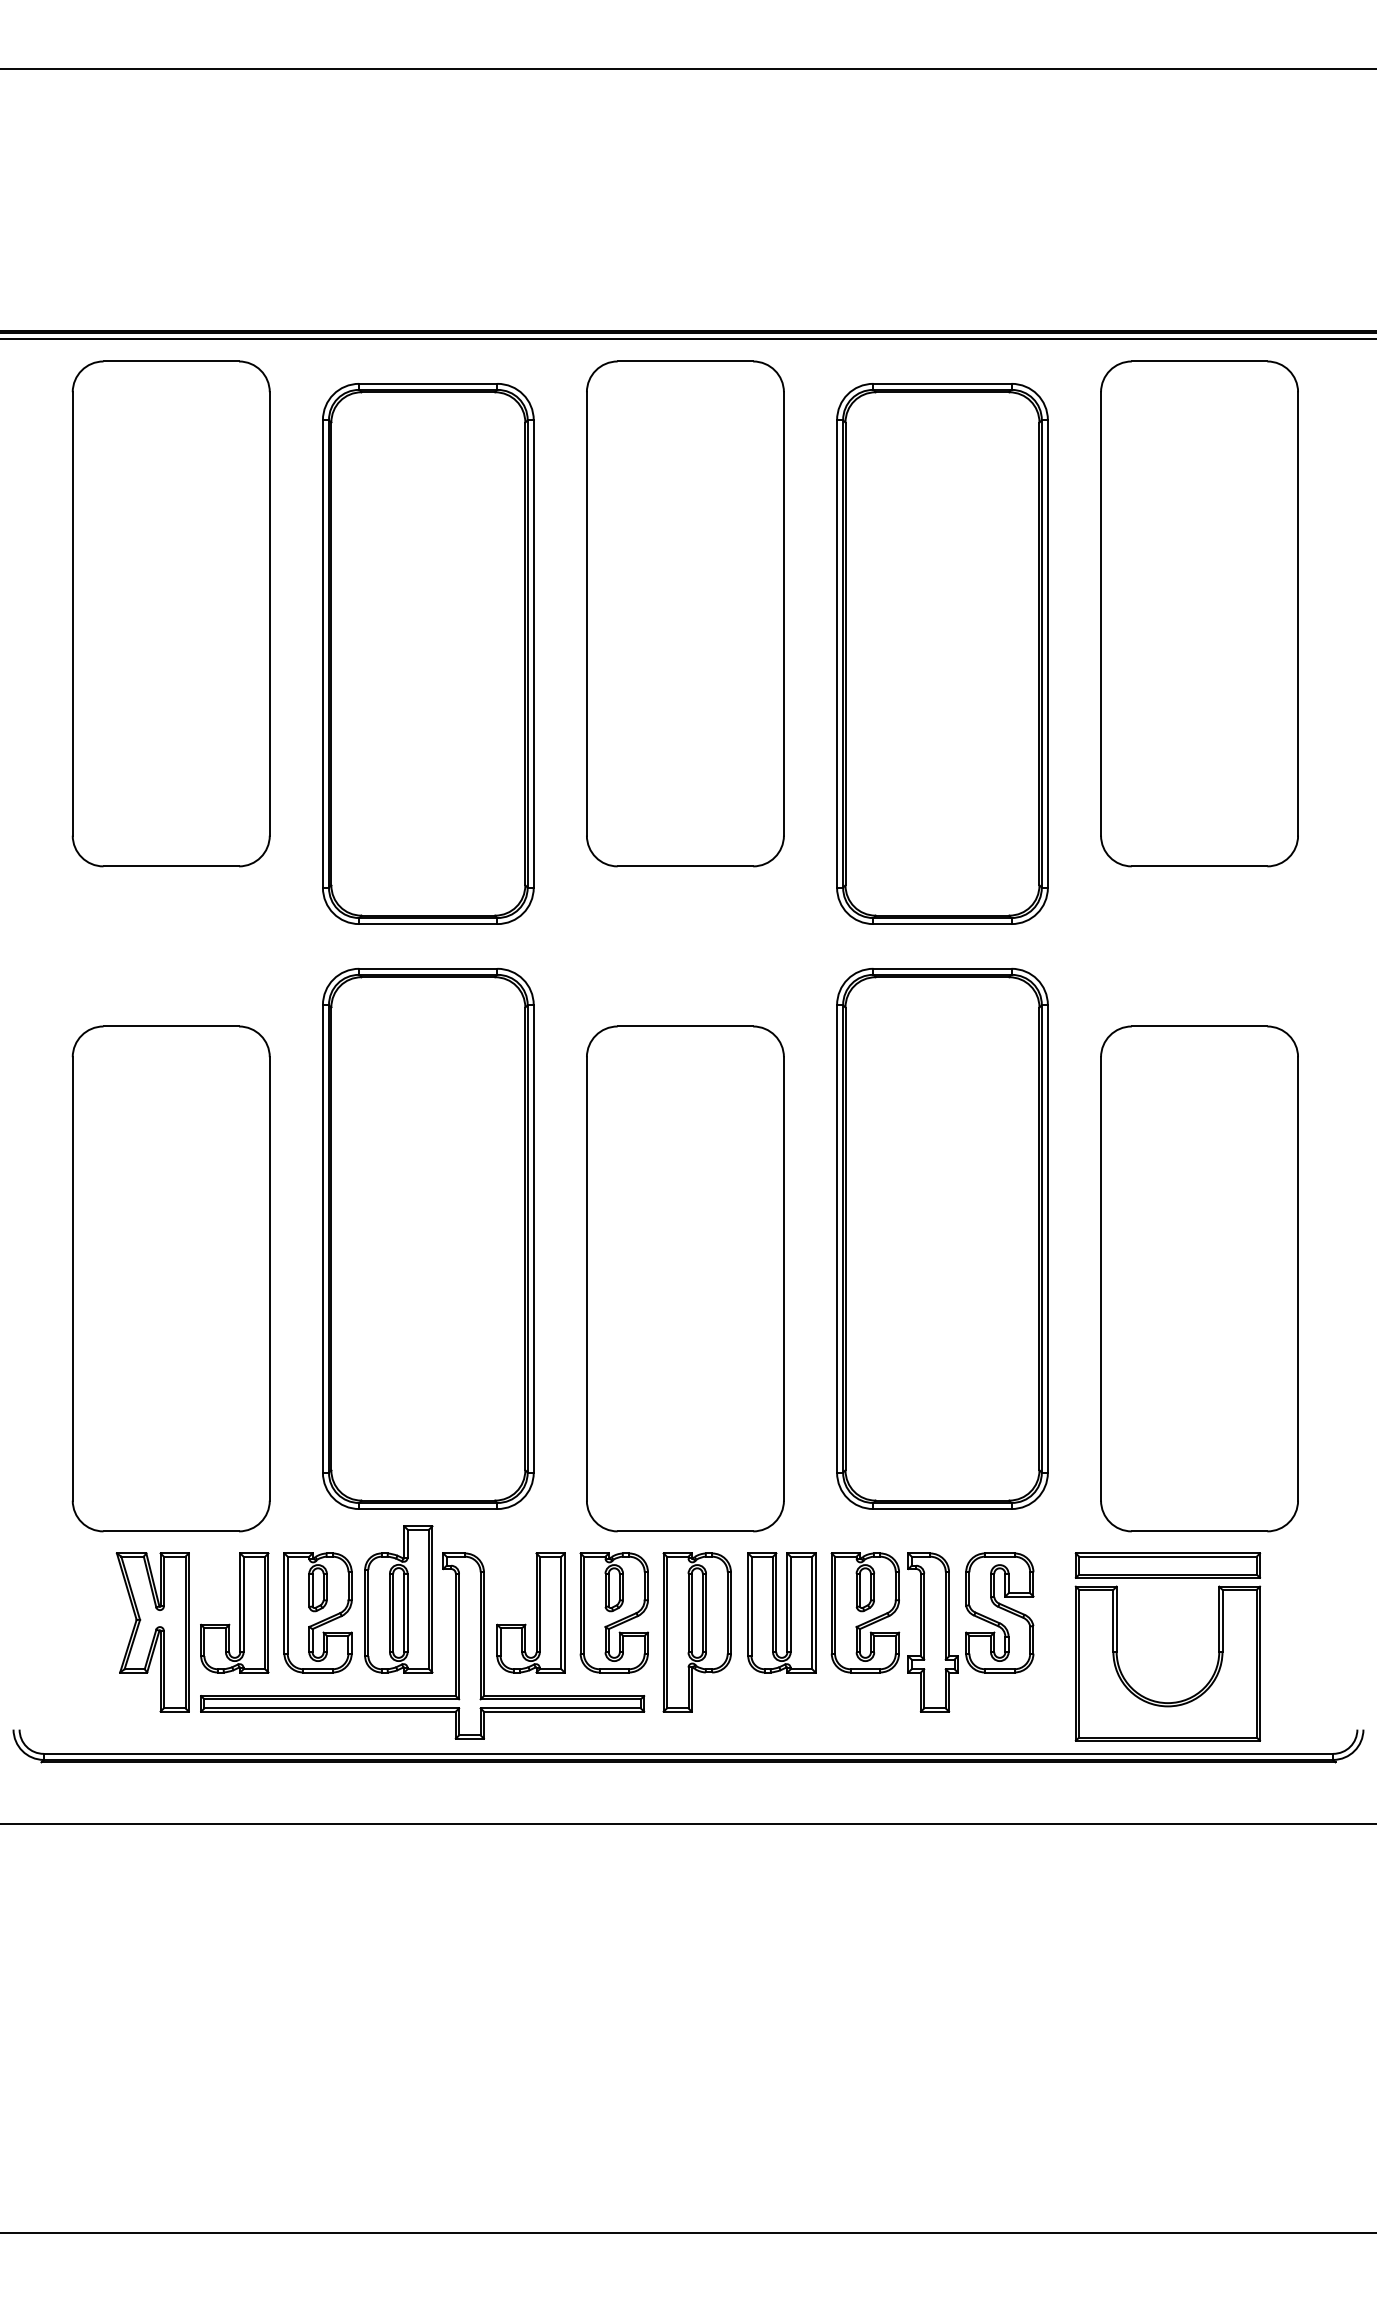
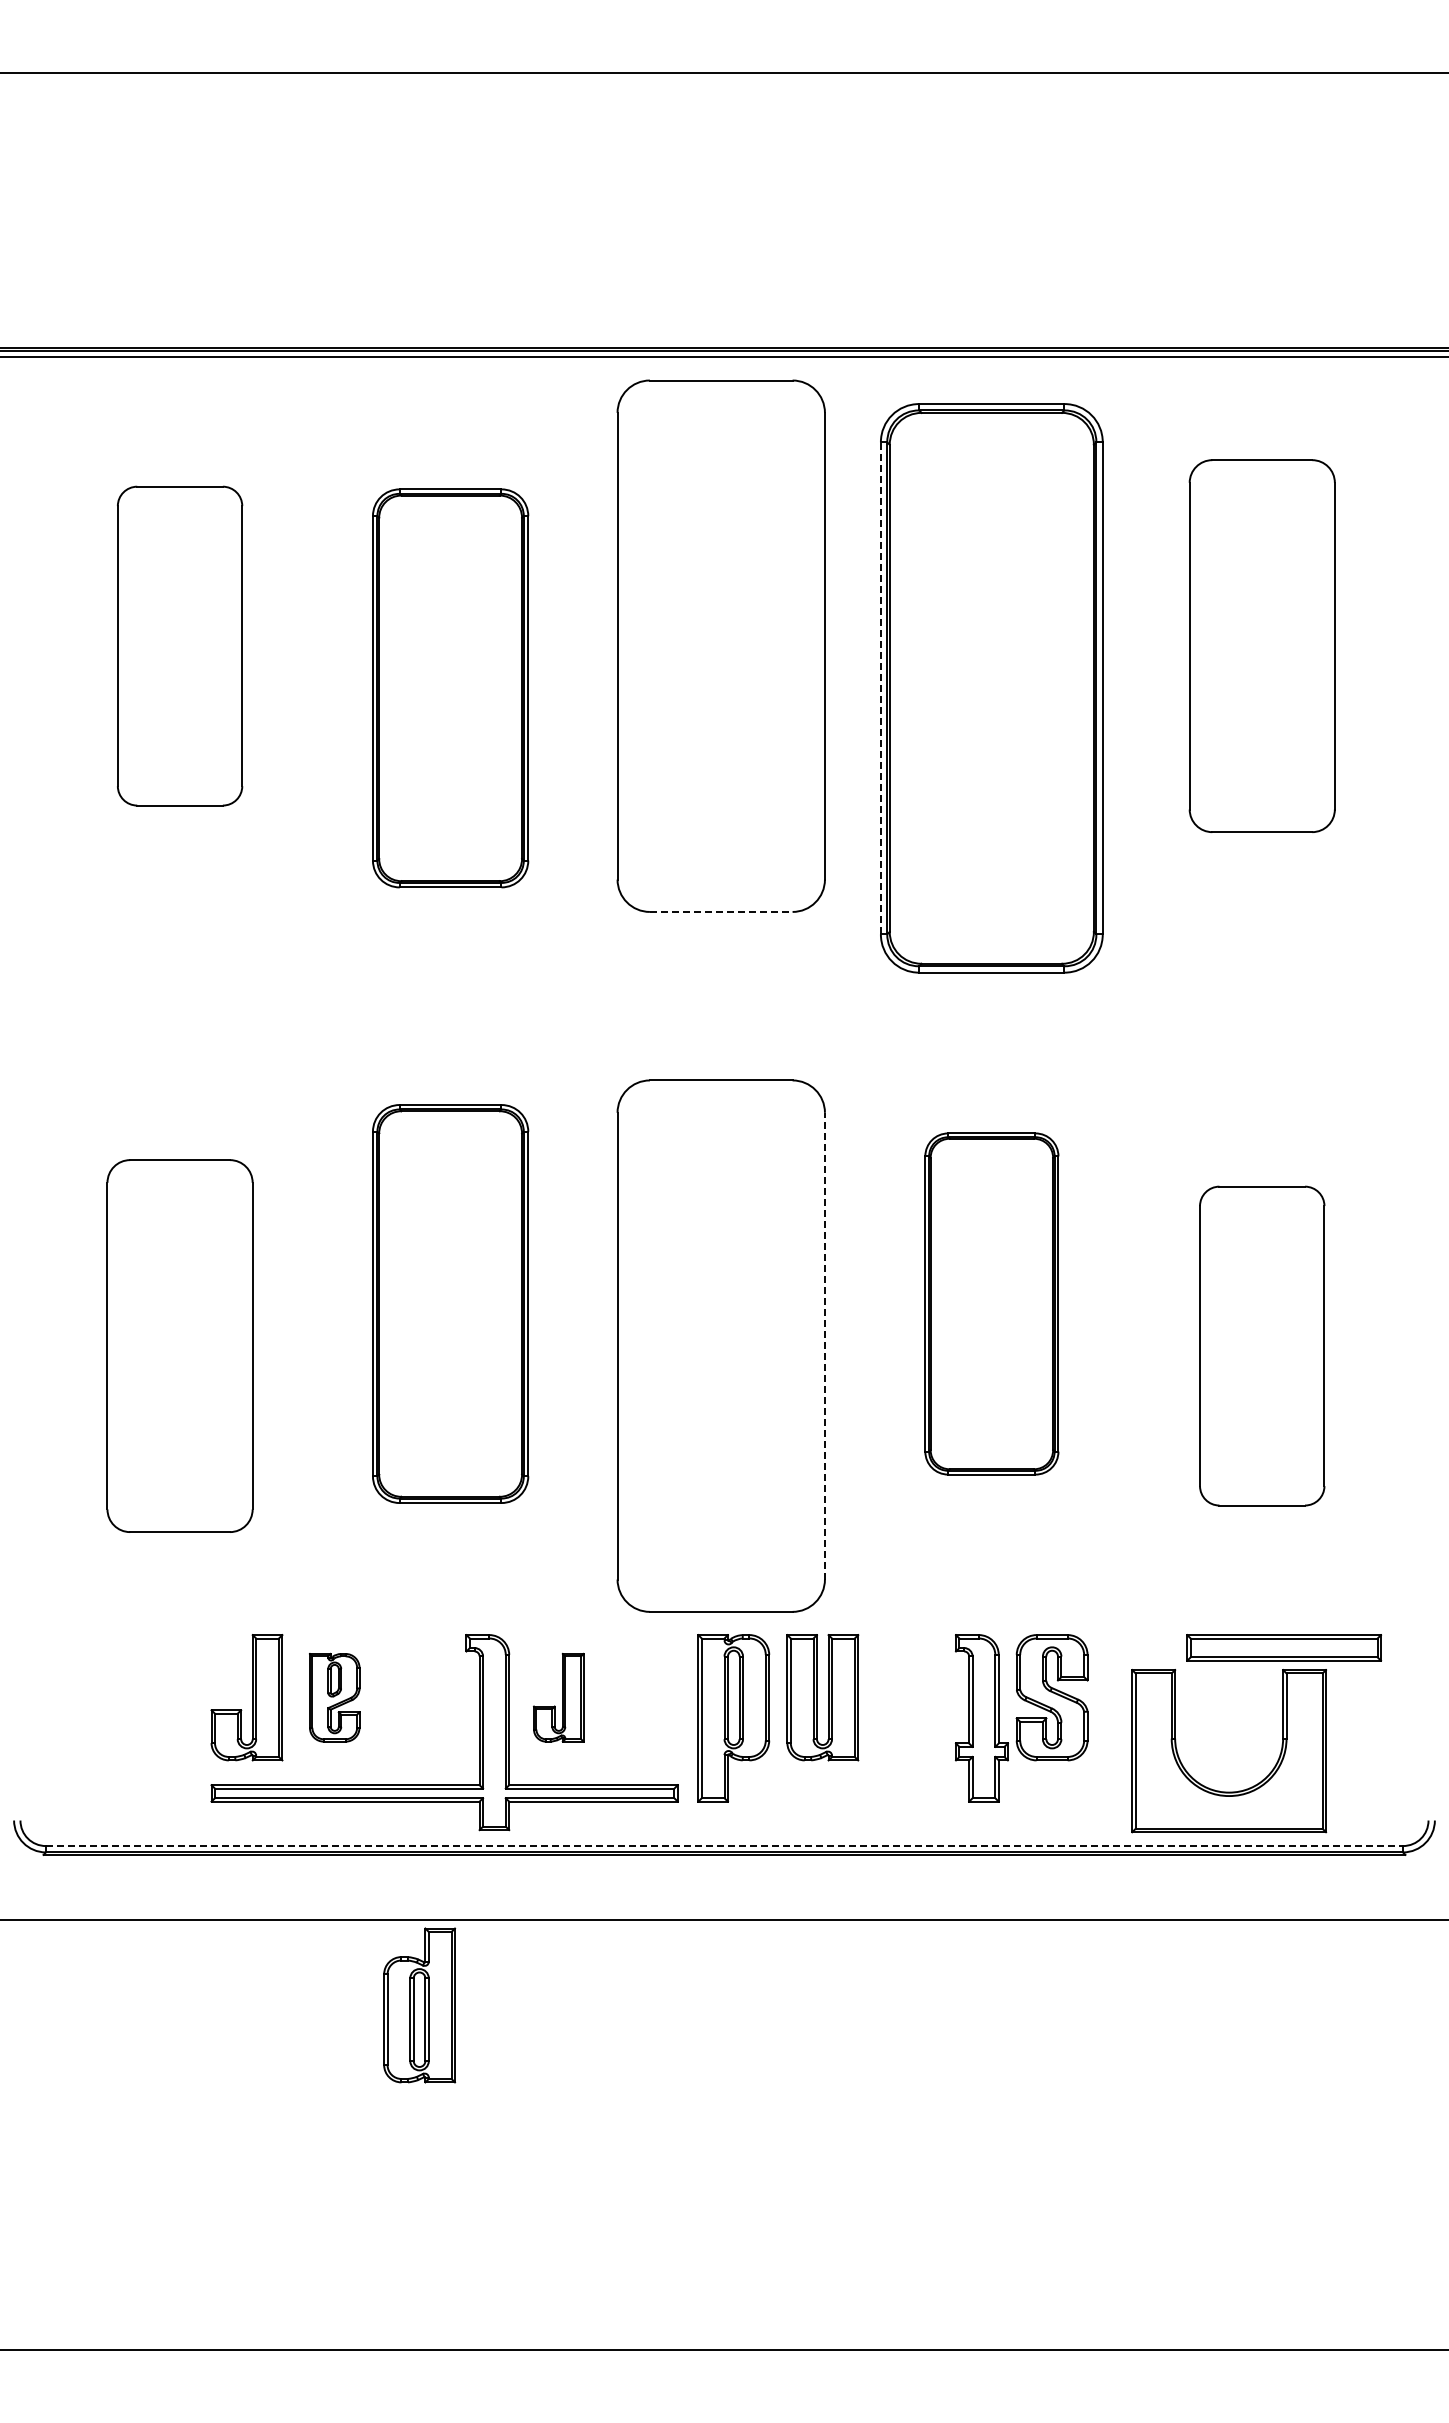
part: (170, 613) -> (179, 645), size x0.6
part: (1198, 613) -> (1261, 645), size x0.7
line: (836, 653) -> (880, 687), solid -> dashed
part: (428, 654) -> (450, 688), size x0.7
line: (685, 865) -> (721, 911), solid -> dashed
part: (428, 1238) -> (450, 1303), size x0.7
part: (942, 1238) -> (991, 1303), size x0.6
part: (170, 1278) -> (179, 1345), size x0.7
line: (783, 1278) -> (824, 1345), solid -> dashed
part: (1198, 1278) -> (1261, 1345), size x0.6
part: (1168, 1565) -> (1284, 1647), moved
part: (398, 1599) -> (419, 2005), moved
part: (317, 1612) -> (334, 1697), size x0.7
part: (530, 1612) -> (558, 1697), size x0.7
part: (614, 1612) -> (646, 1697), removed
part: (865, 1612) -> (910, 1697), removed
part: (152, 1632) -> (160, 1718), removed
line: (688, 1754) -> (724, 1846), solid -> dashed

